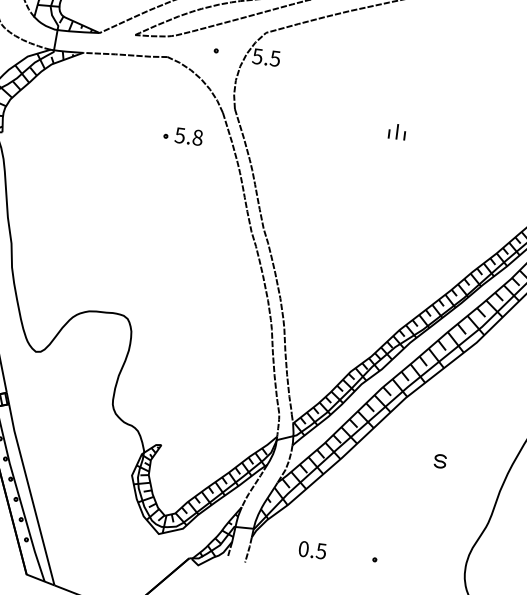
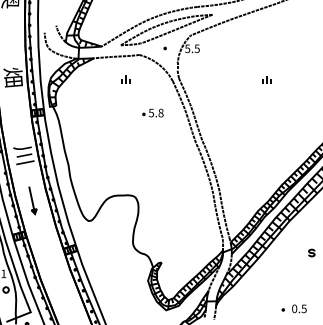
part: (136, 99) -> (125, 79), added
part: (182, 134) -> (152, 112), moved
text: (312, 549) -> (299, 308), moved

